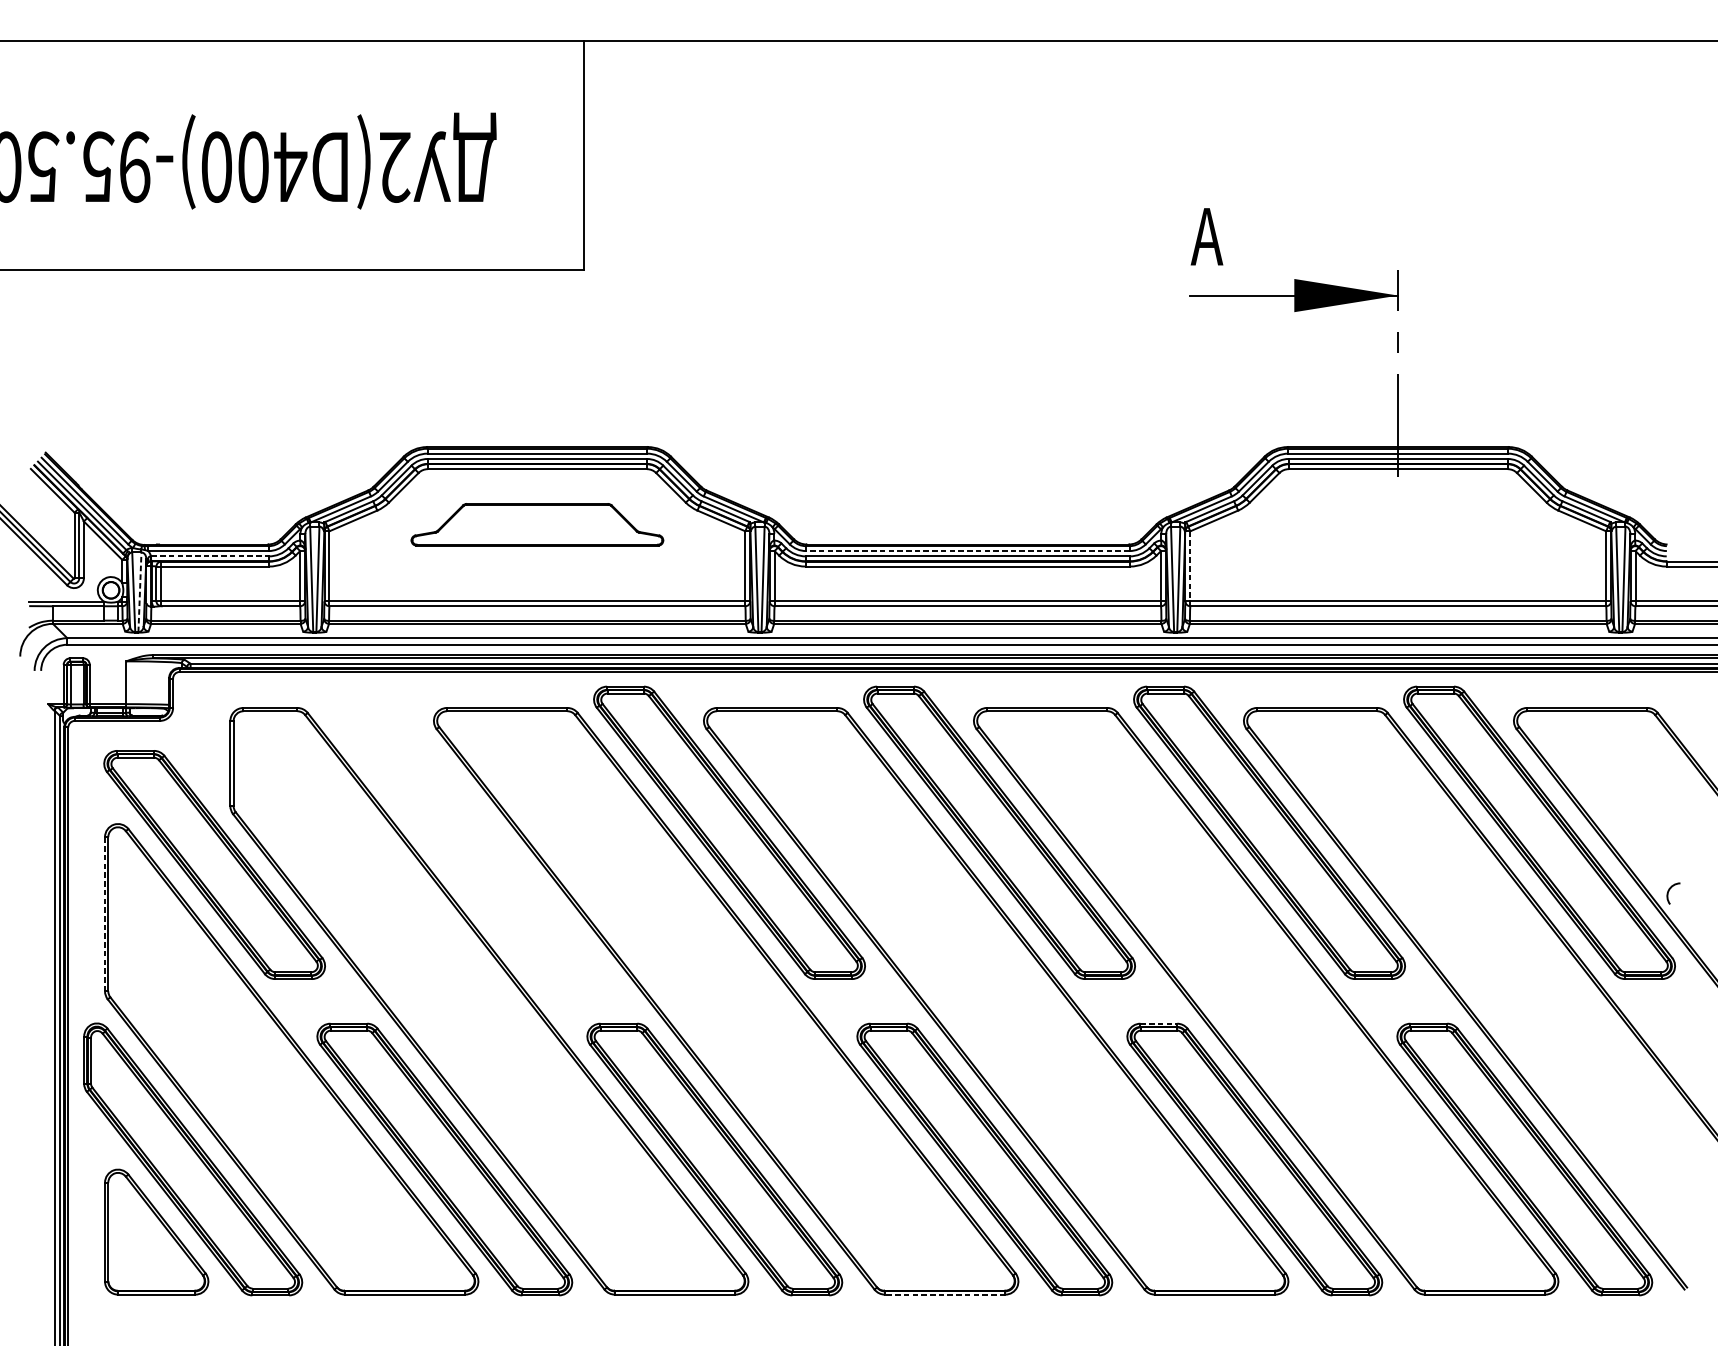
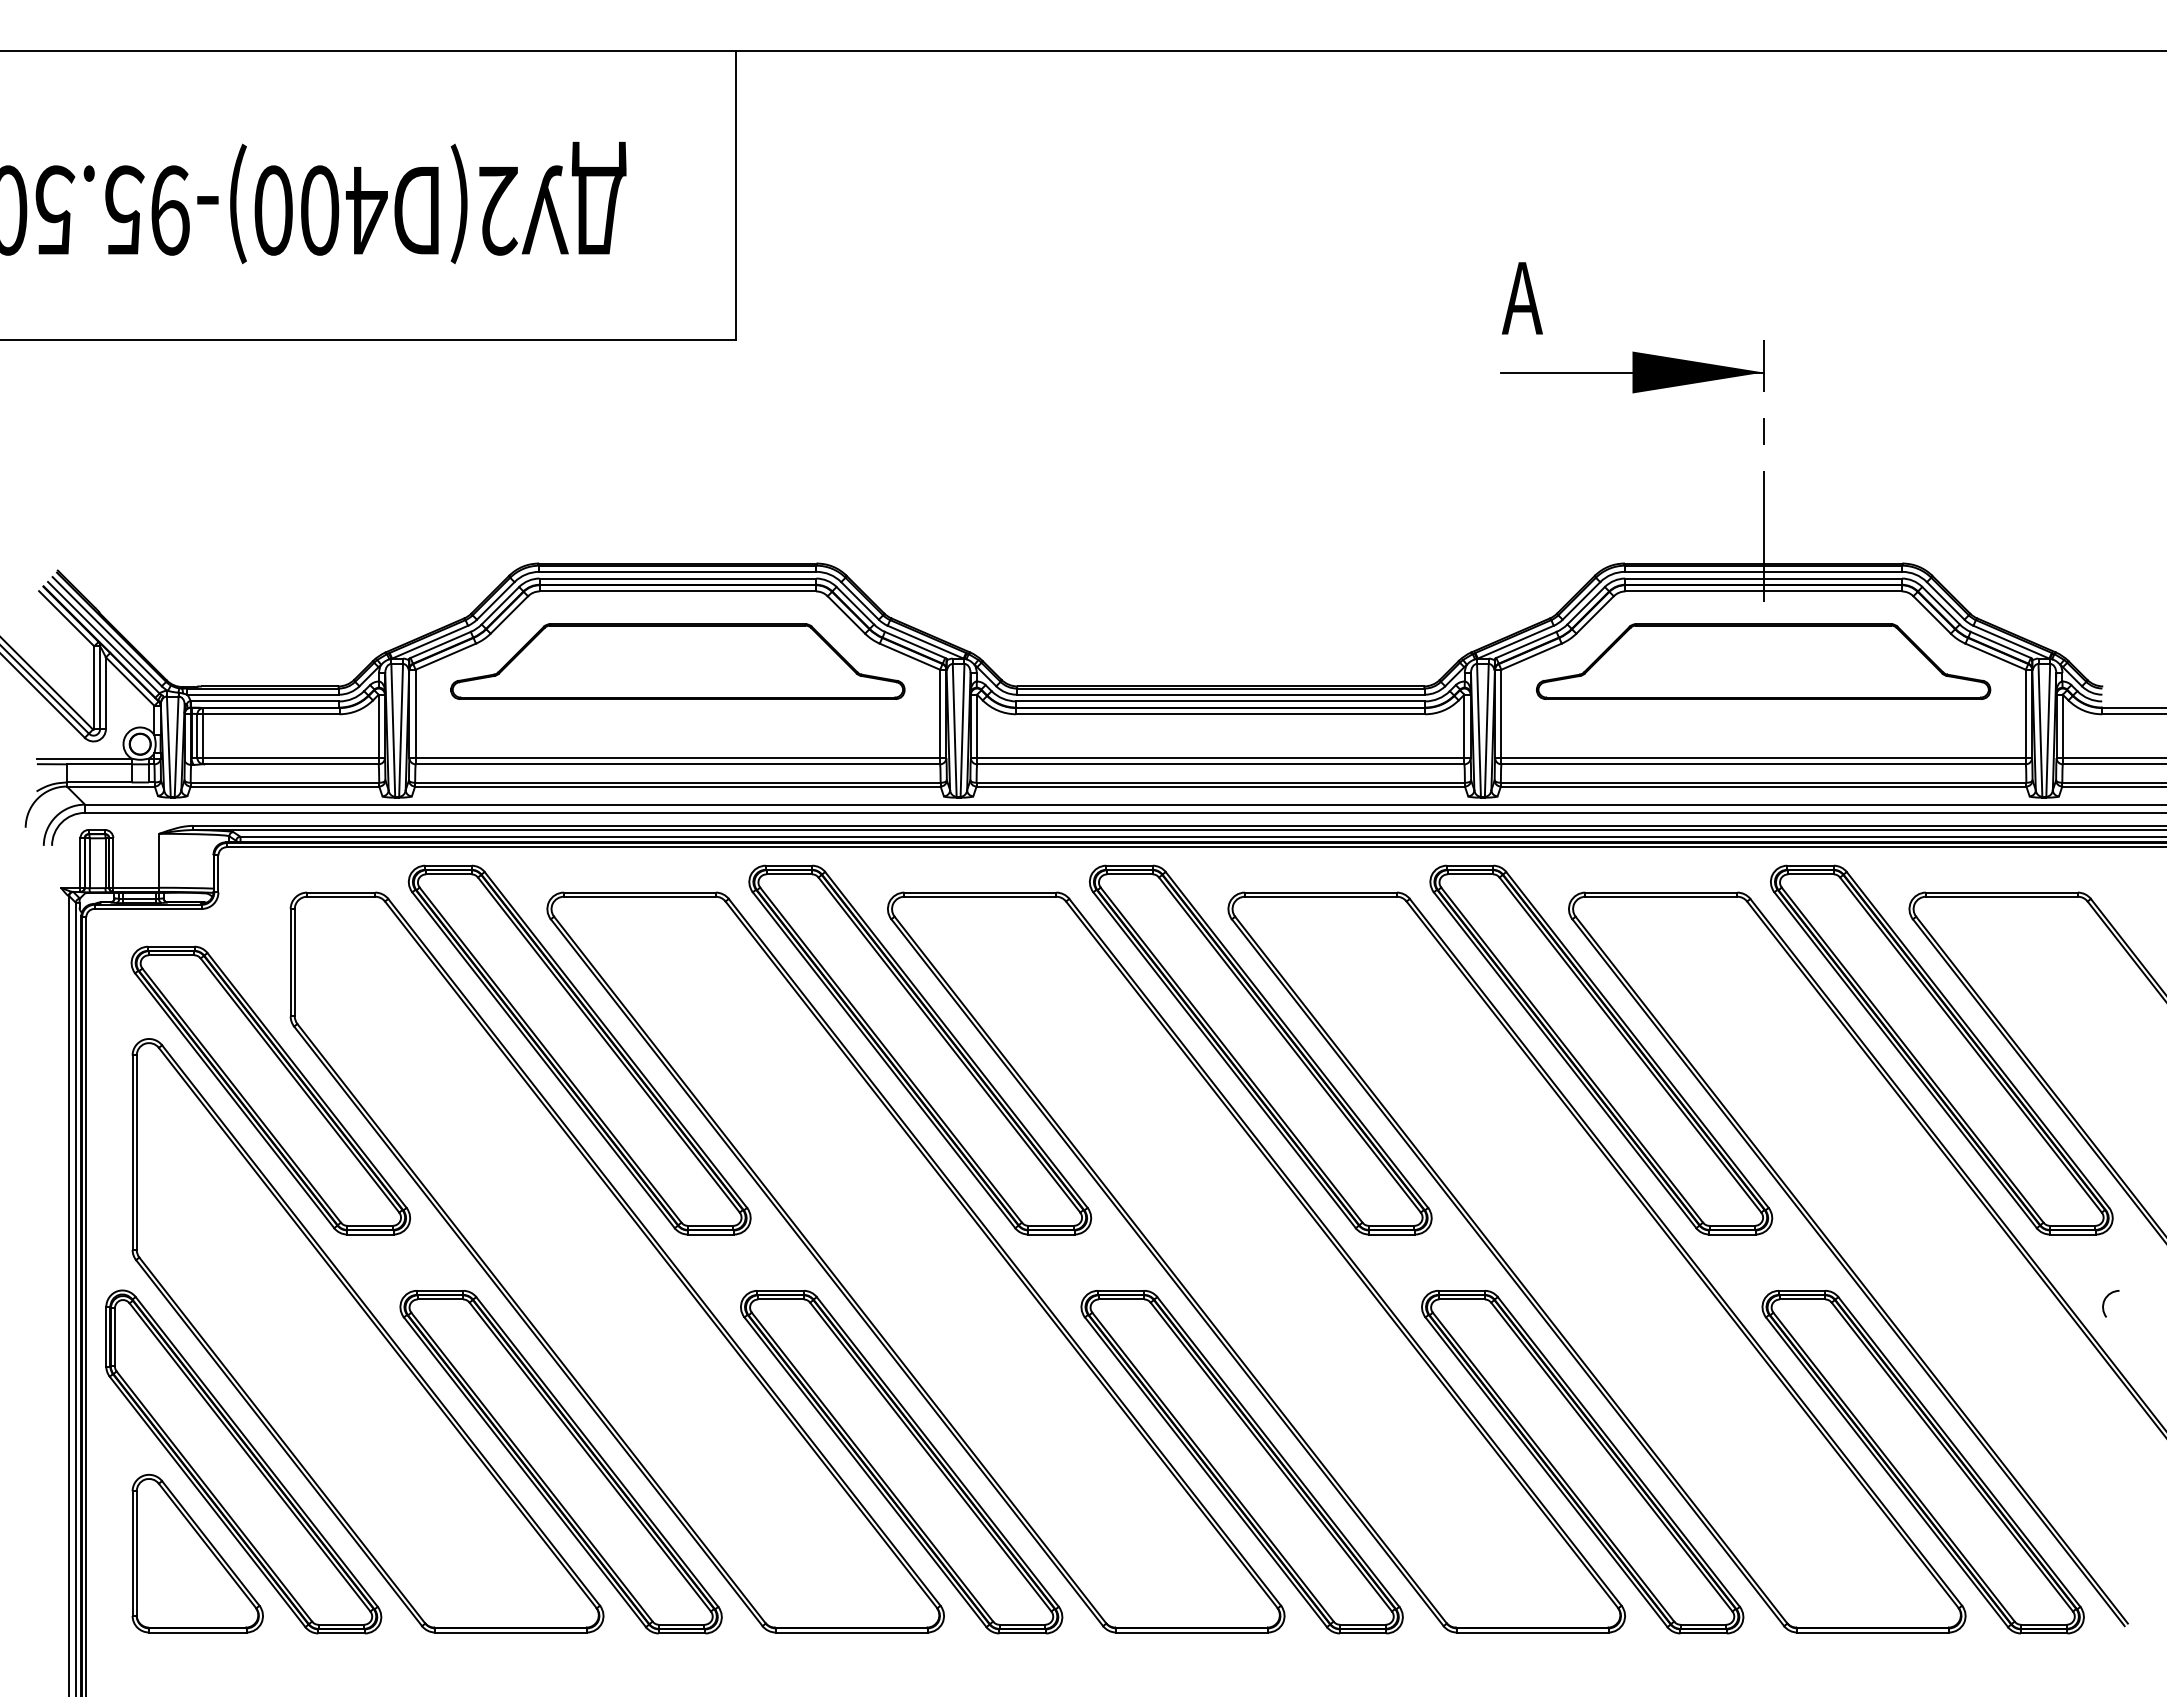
part: (537, 524) -> (677, 661), size x1.43
part: (1398, 524) -> (1763, 661), added
line: (967, 550) -> (1220, 694), dashed -> solid
line: (210, 556) -> (265, 701), dashed -> solid
line: (1190, 566) -> (1501, 714), dashed -> solid
line: (139, 592) -> (176, 746), dashed -> solid
part: (459, 832) -> (579, 1049), added
curve: (1669, 891) -> (2105, 1300), moved
line: (104, 914) -> (132, 1152), dashed -> solid
line: (1159, 1023) -> (1462, 1290), dashed -> solid
line: (945, 1294) -> (1192, 1632), dashed -> solid

